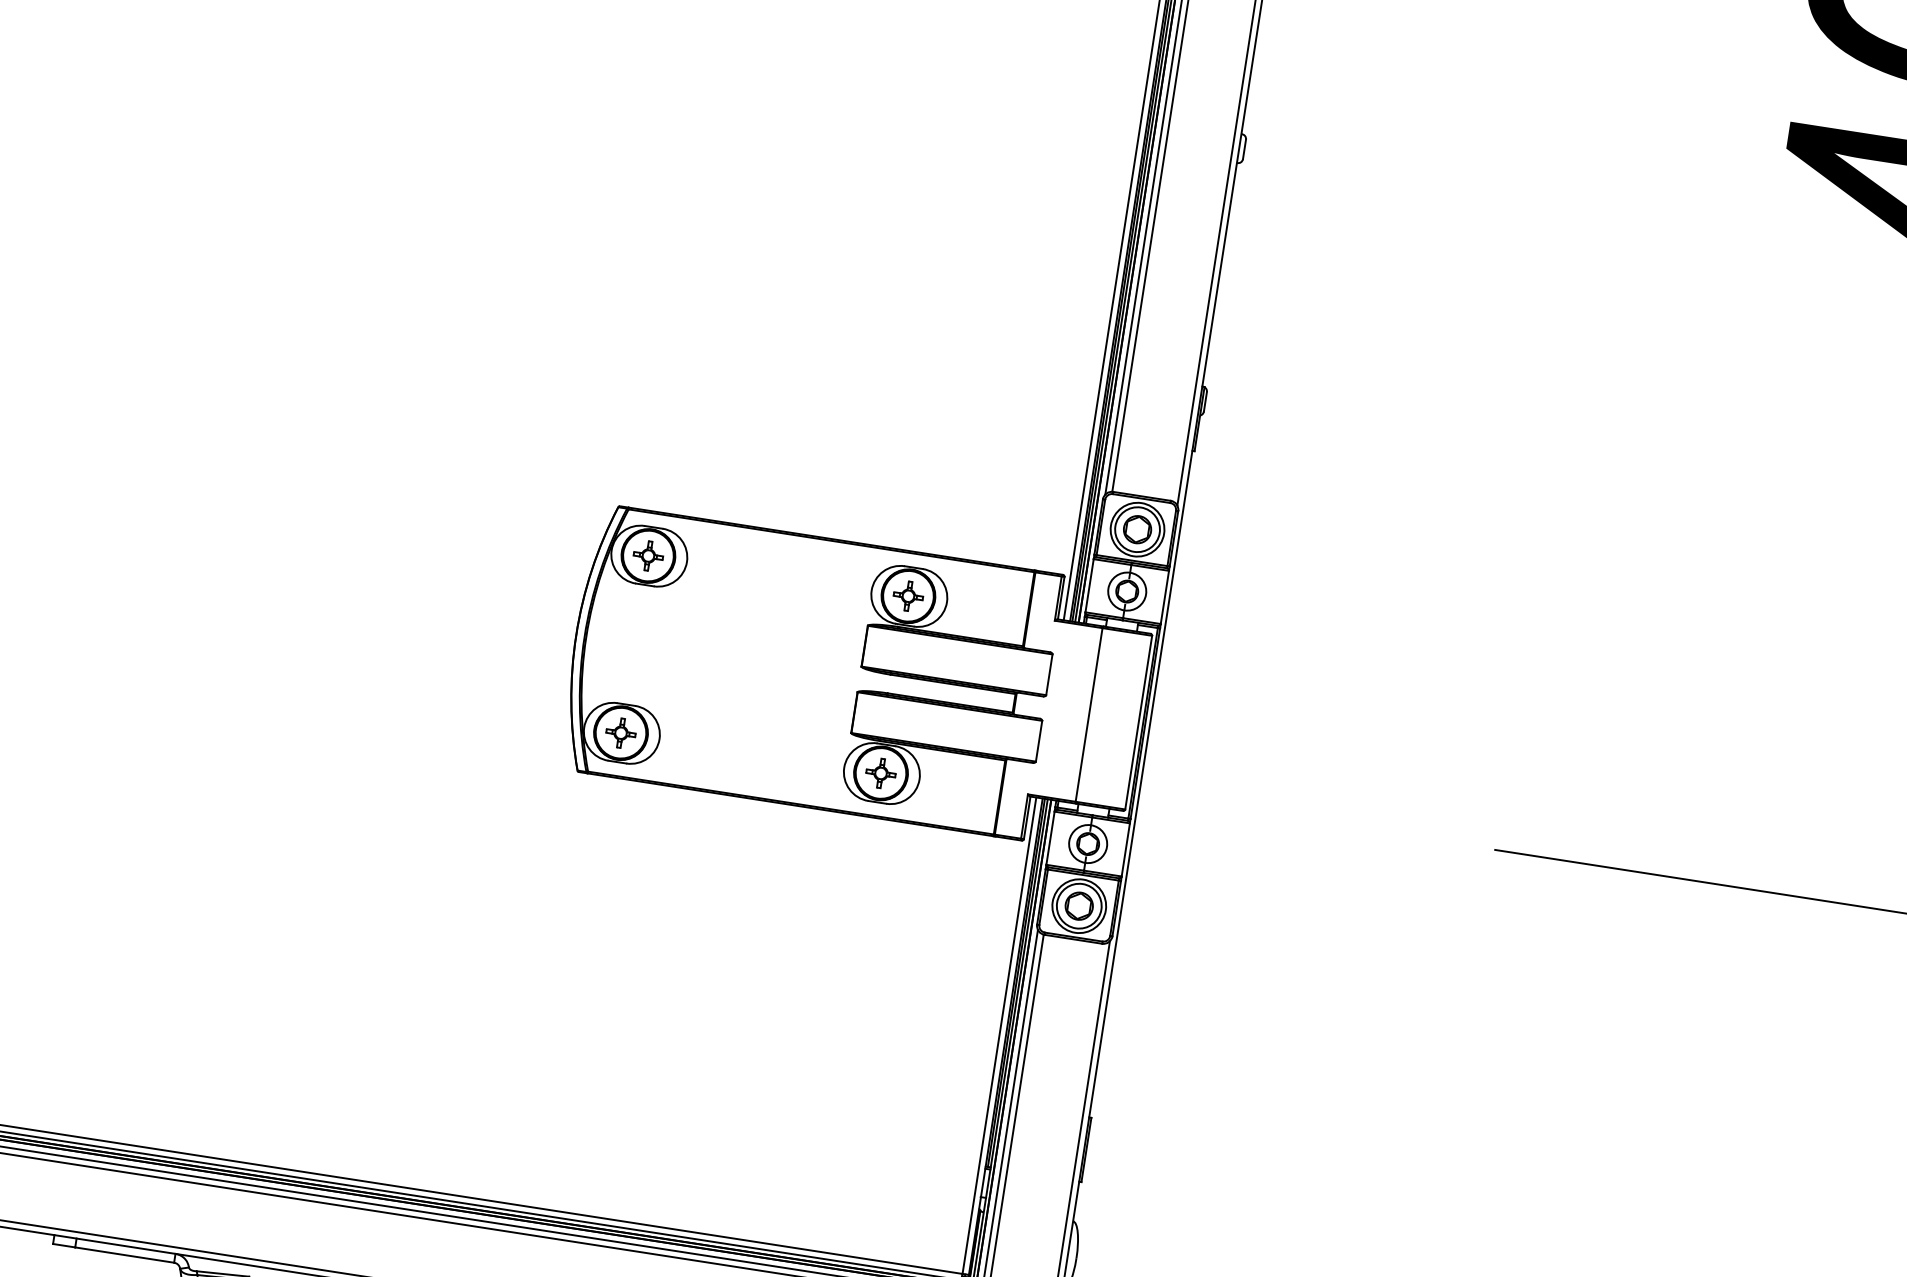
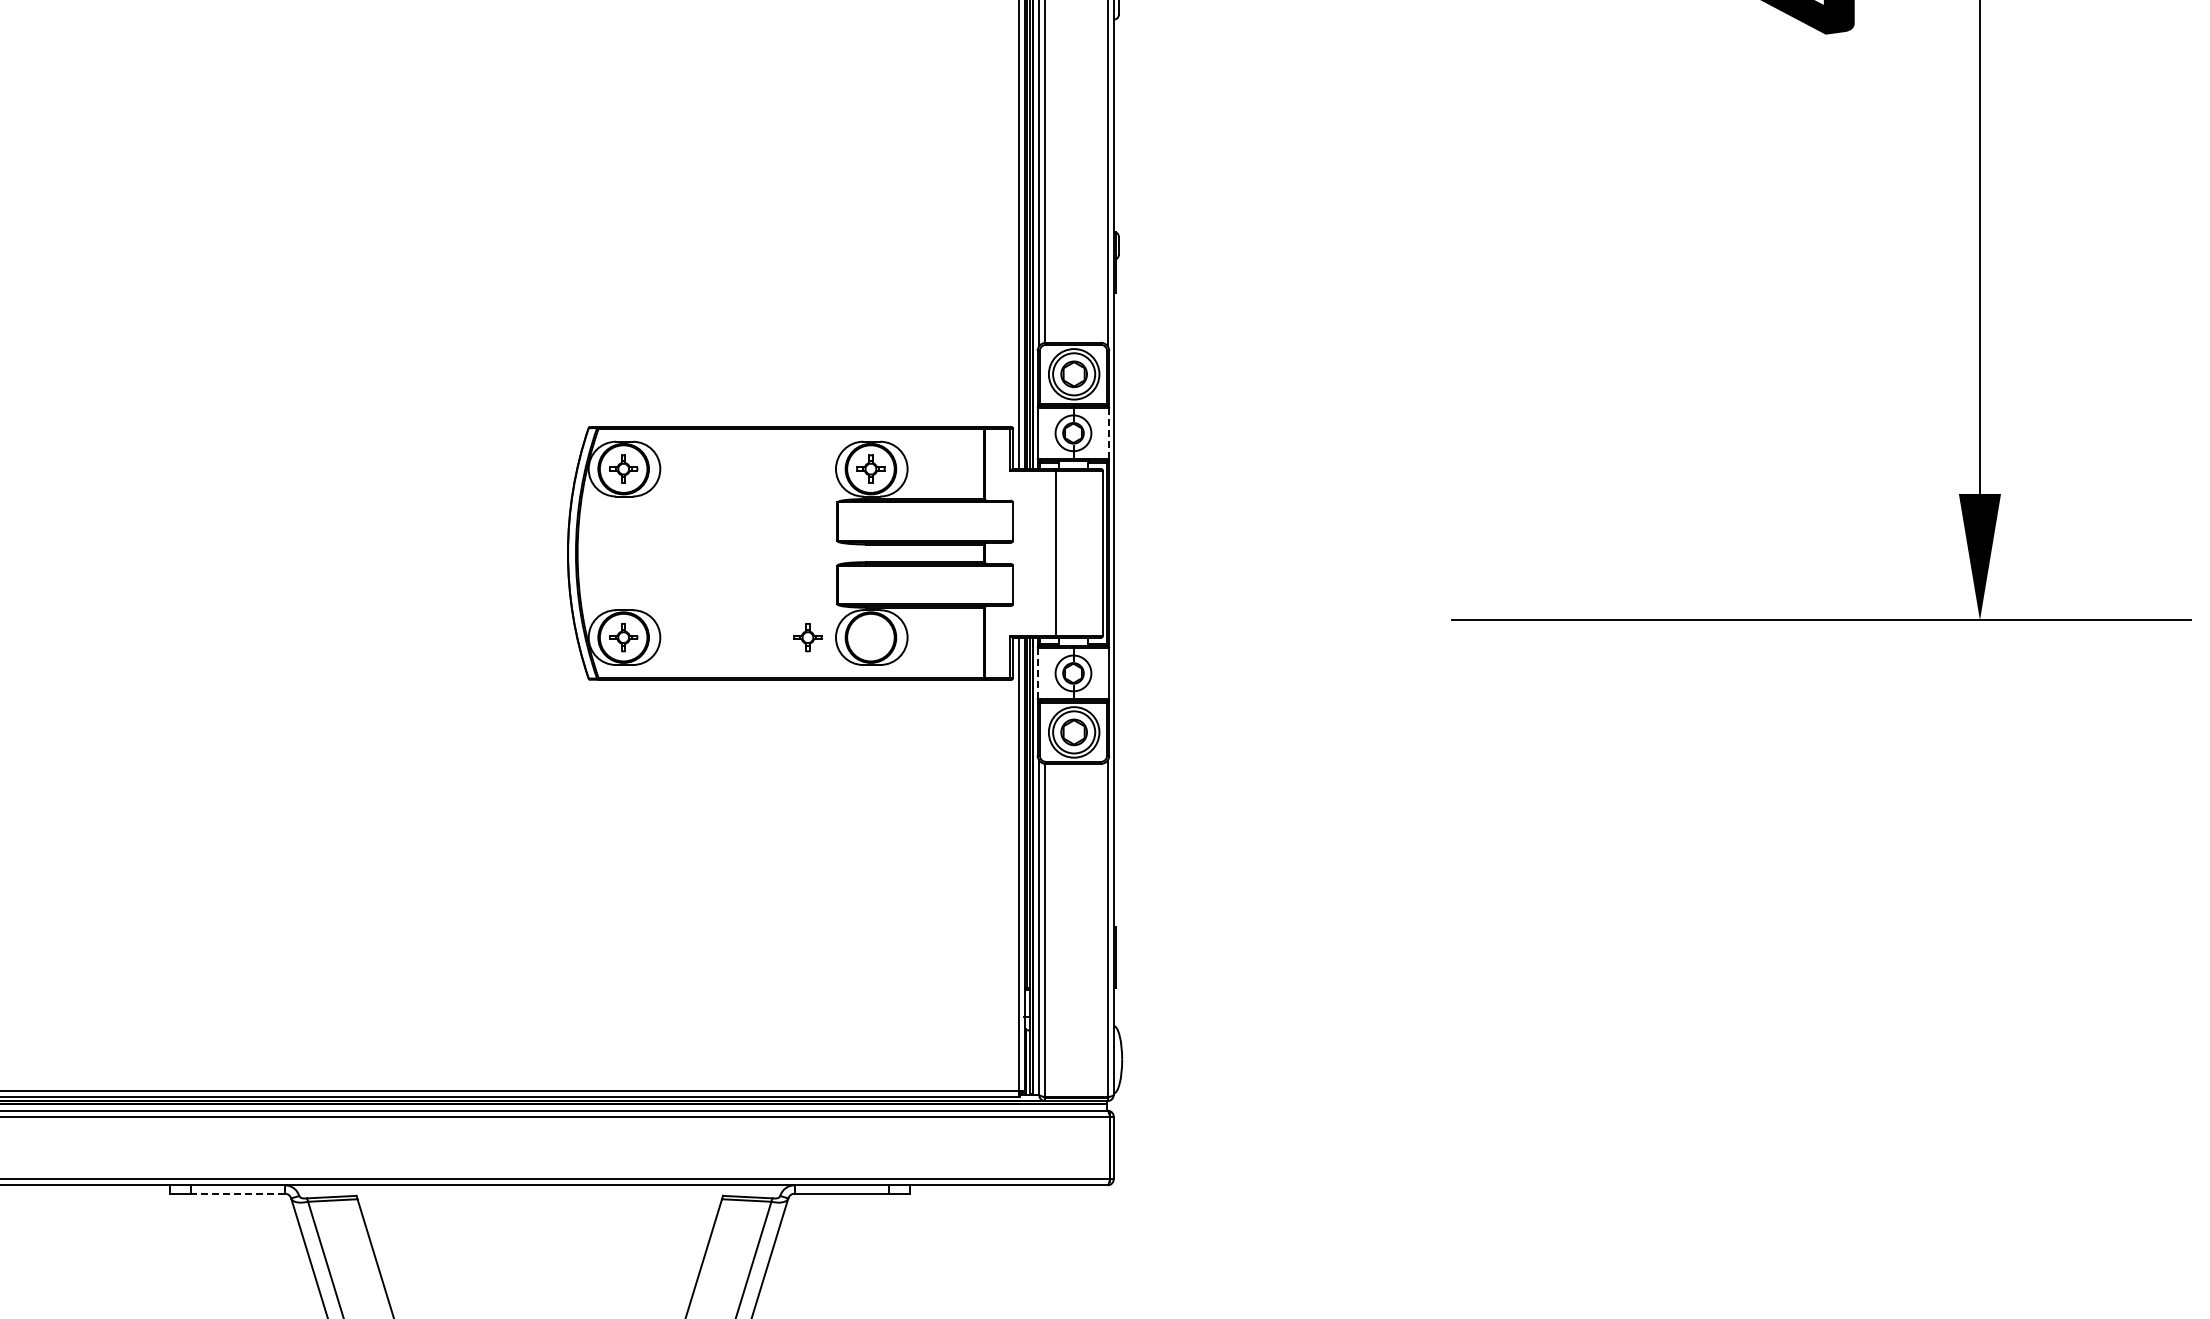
line: (1165, 597) -> (1109, 433), solid -> dashed
part: (880, 773) -> (807, 637), moved
line: (1050, 837) -> (1037, 672), solid -> dashed
line: (124, 1254) -> (237, 1193), solid -> dashed

